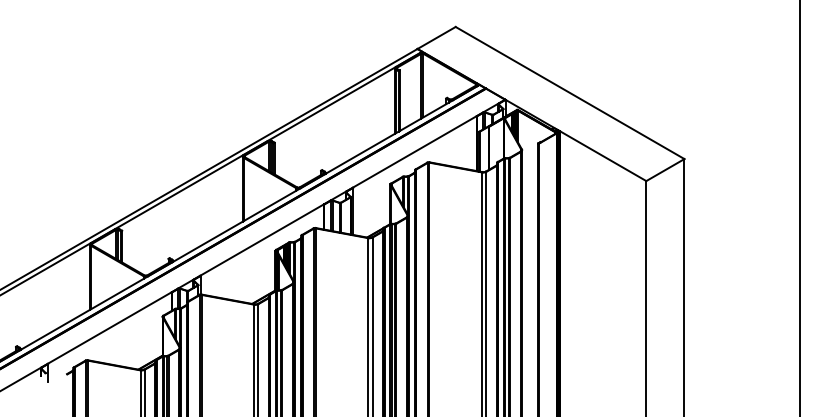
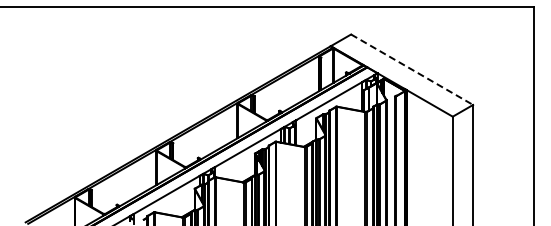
line: (570, 92) -> (412, 69), solid -> dashed

